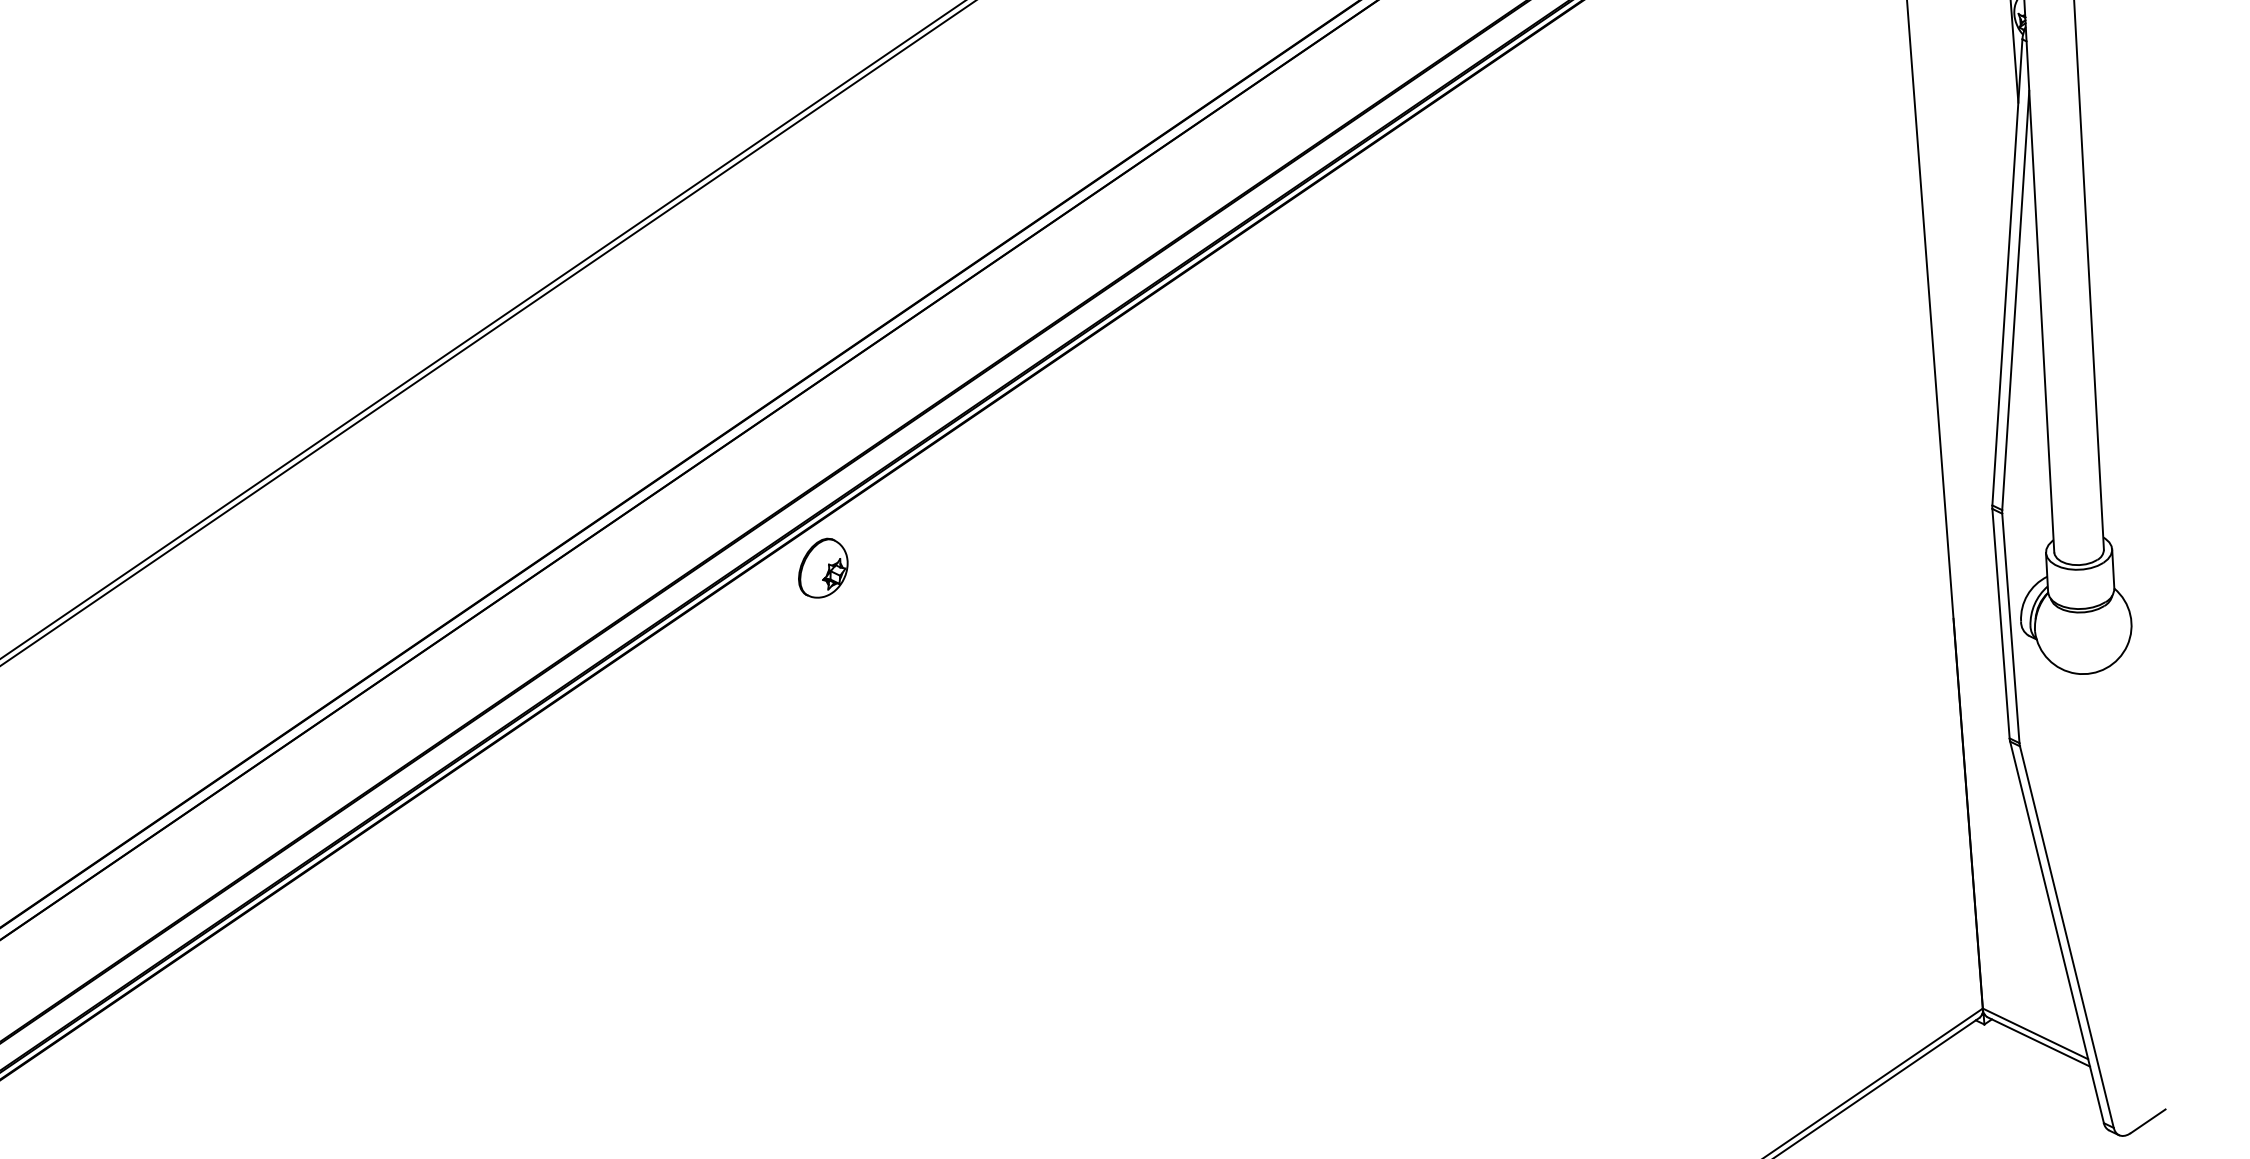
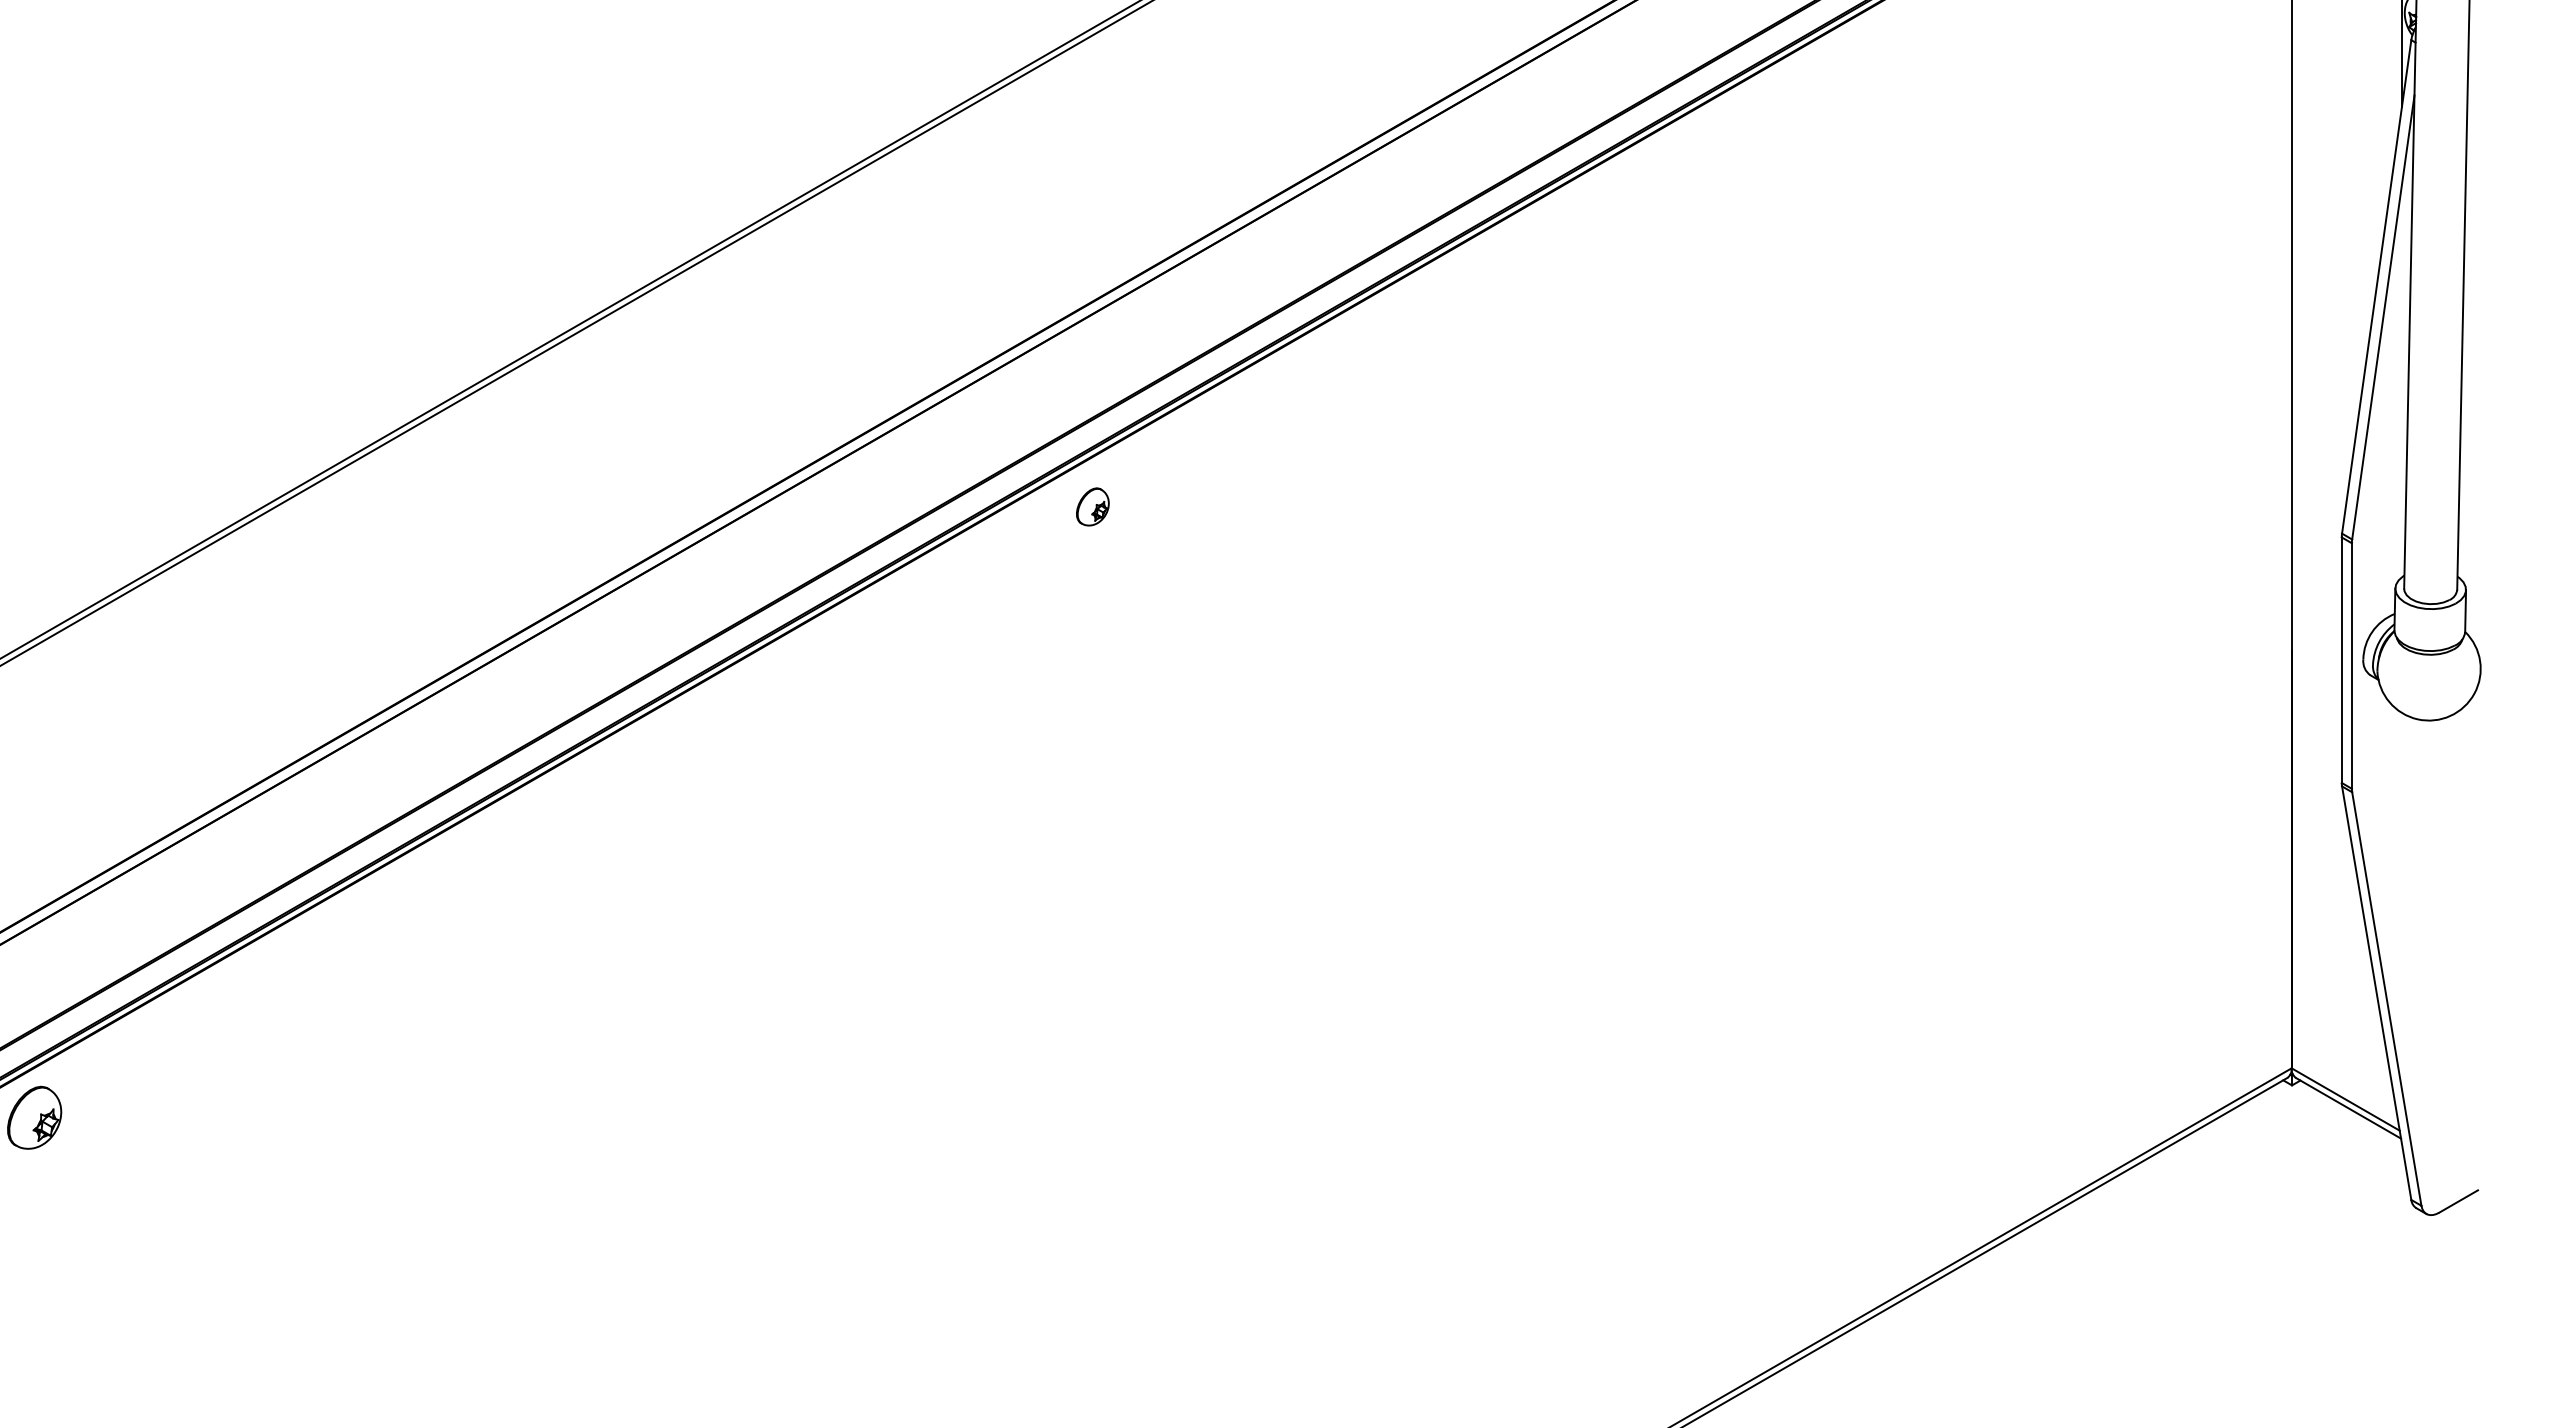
part: (822, 567) -> (1092, 506), size x0.6

